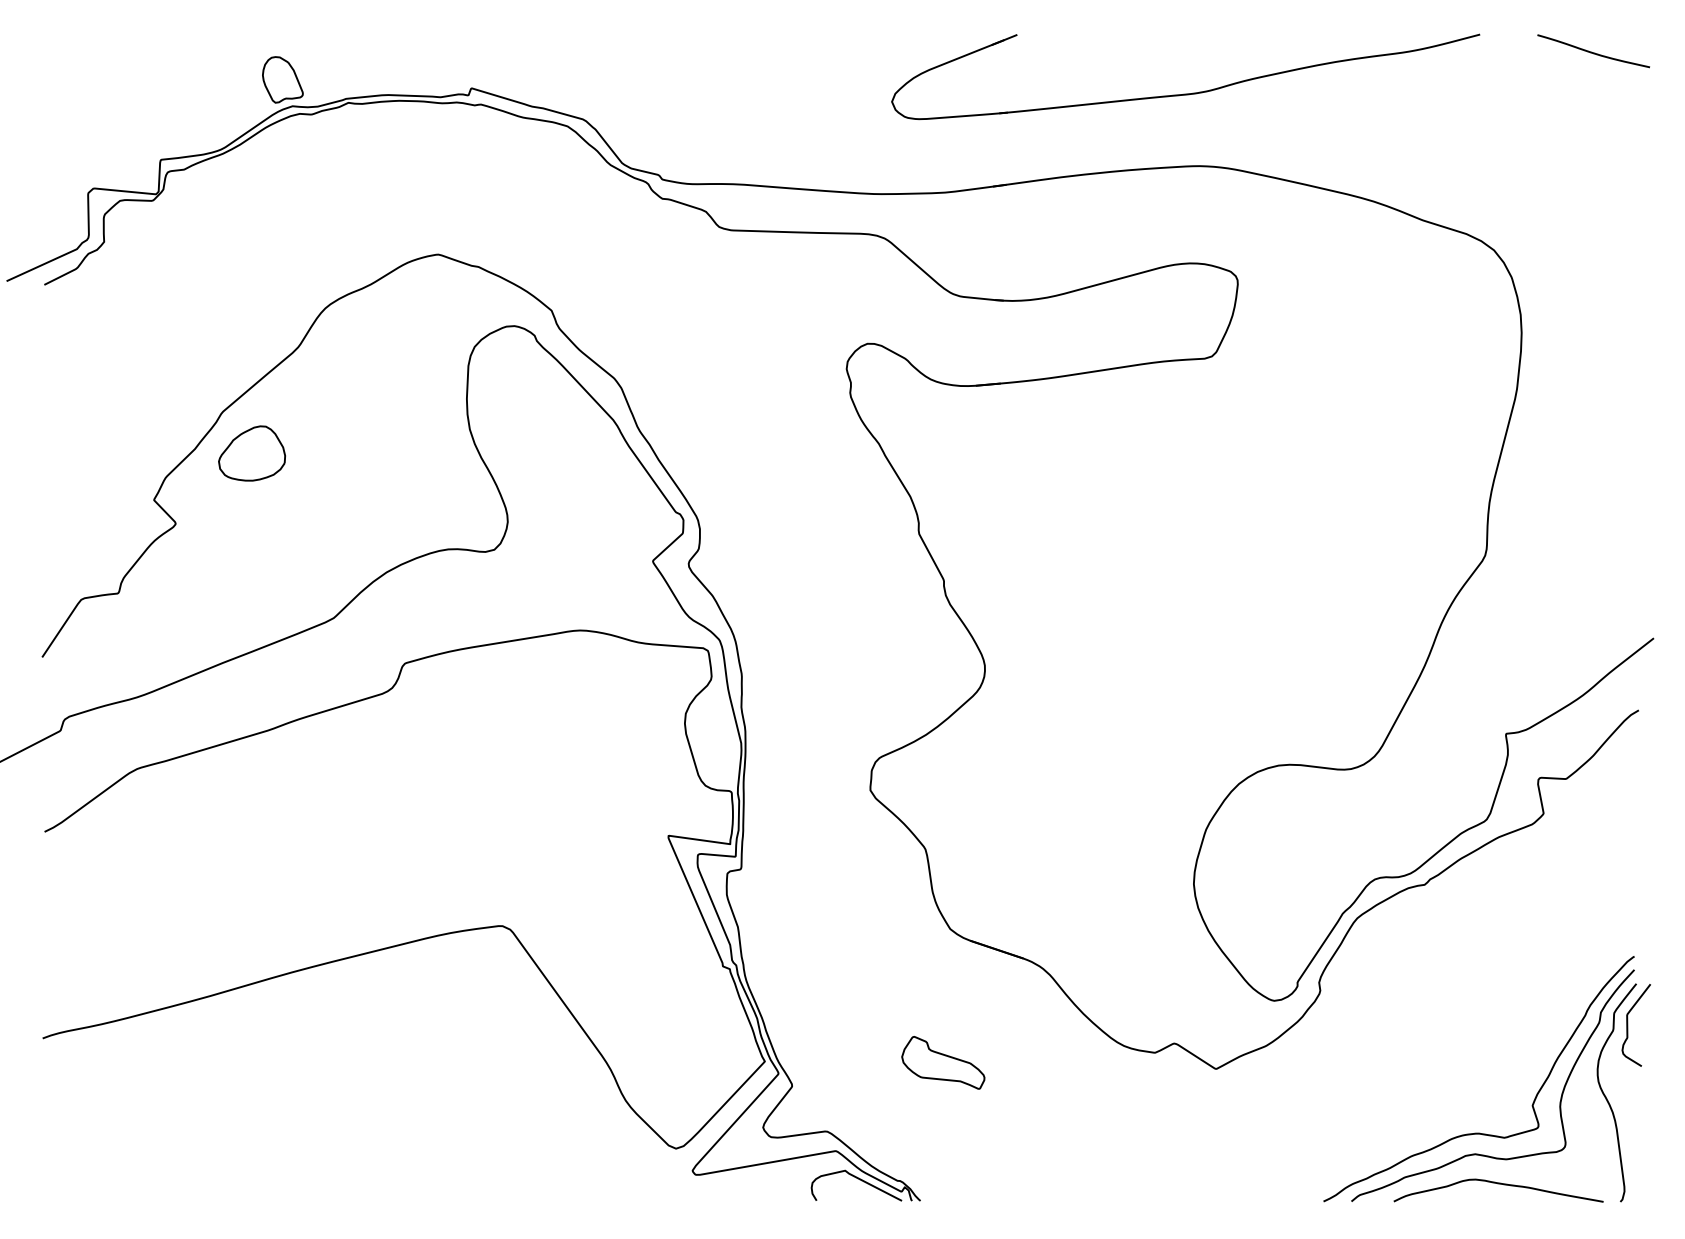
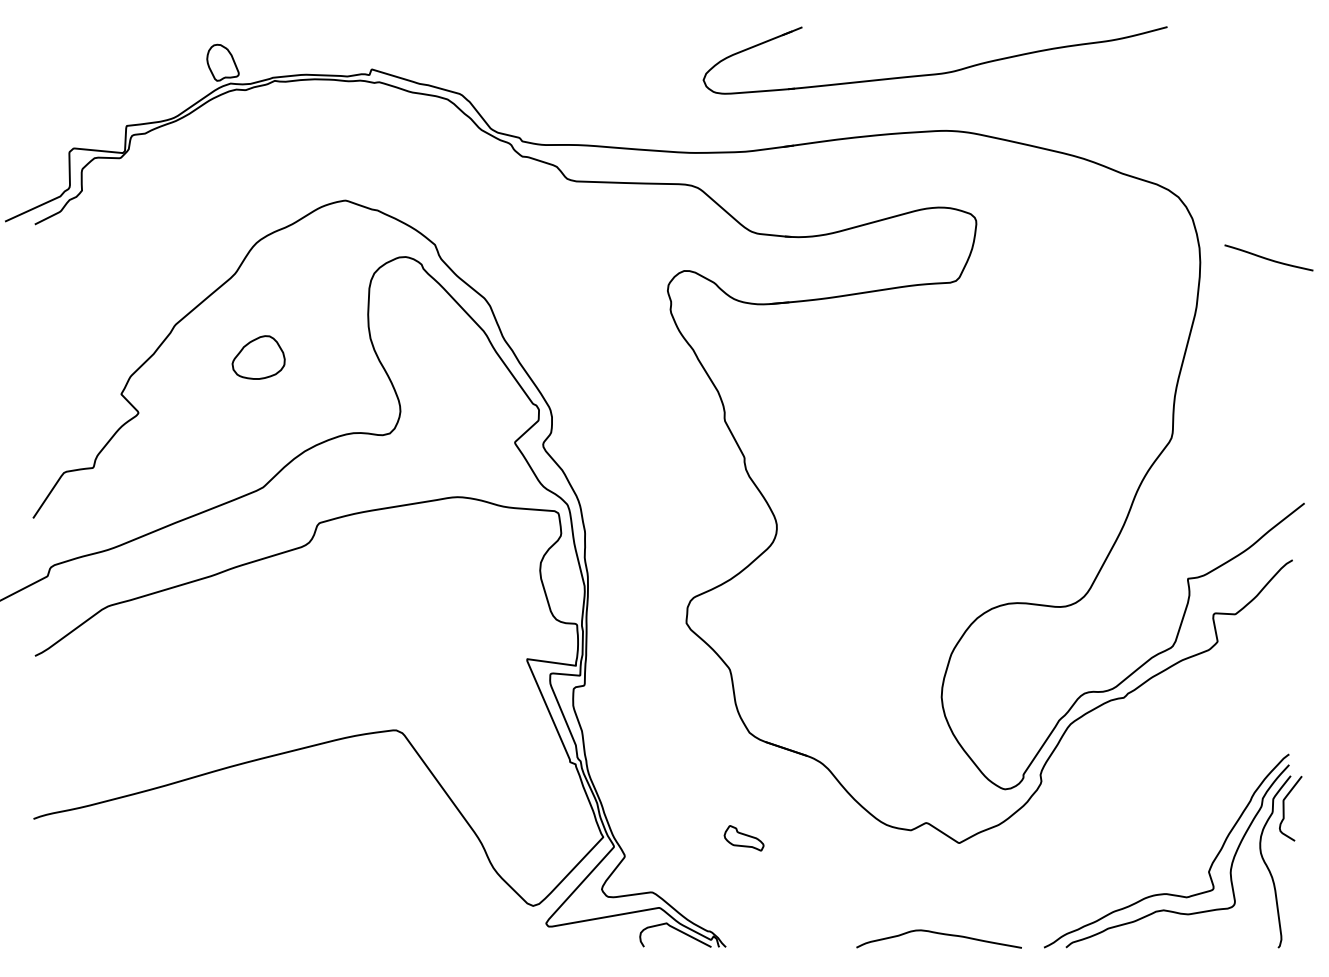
curve: (1593, 52) -> (1268, 258), moved
part: (251, 453) -> (258, 357), moved
part: (943, 1062) -> (744, 837), size x0.6
curve: (1498, 1184) -> (939, 934), moved

